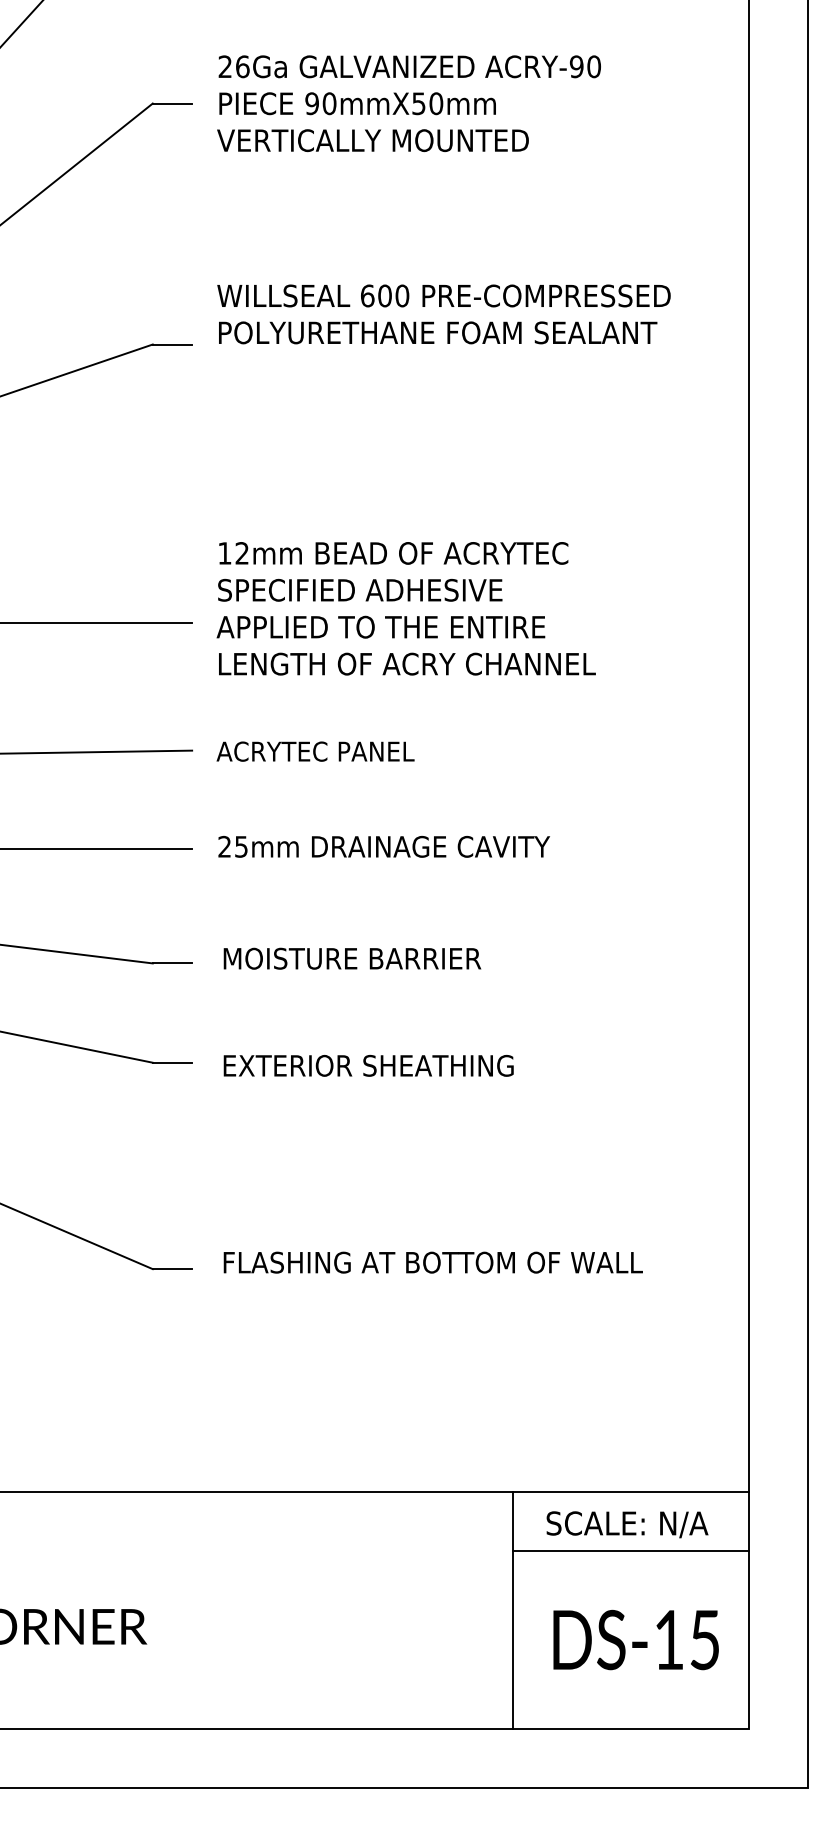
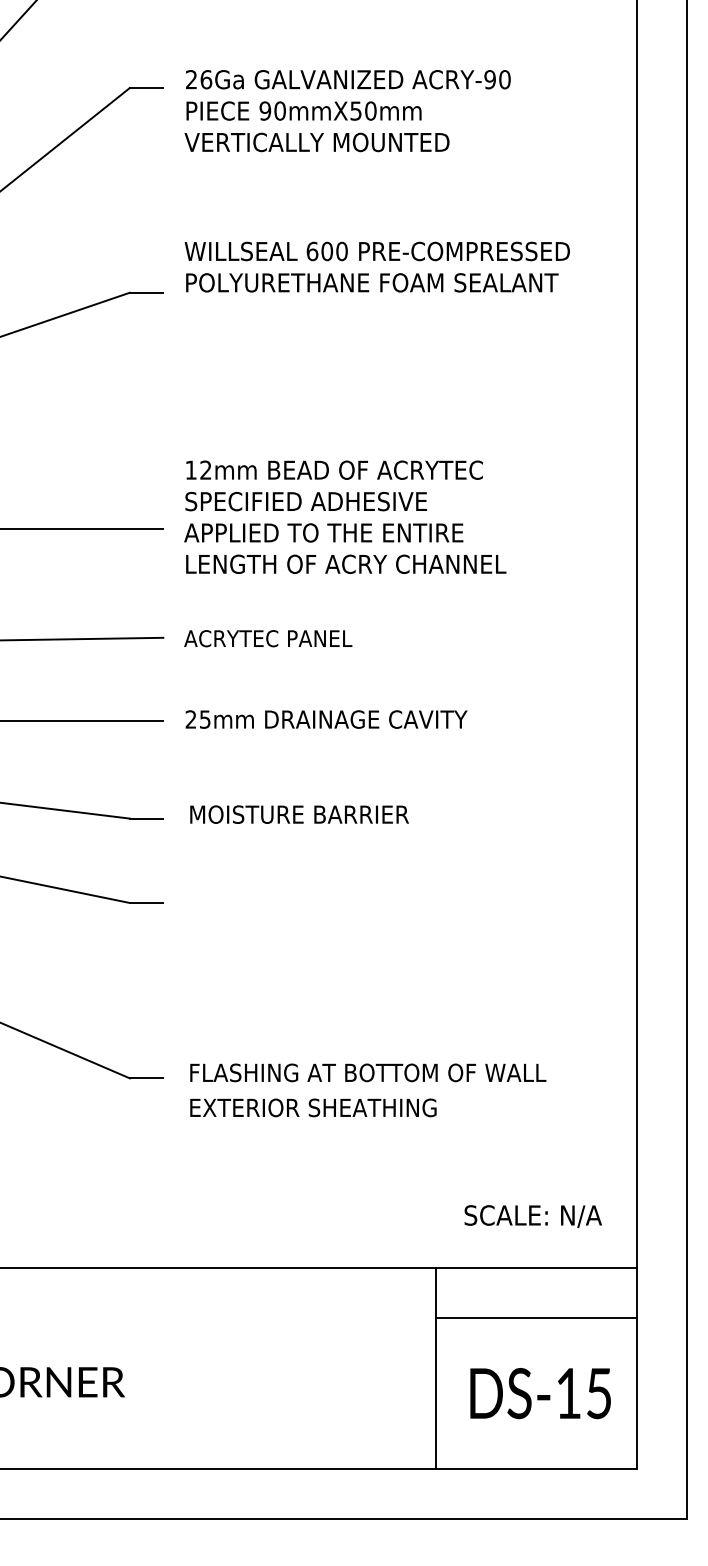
text: (408, 103) -> (347, 110), moved
text: (368, 1065) -> (313, 1107), moved
text: (627, 1524) -> (533, 1216), moved

